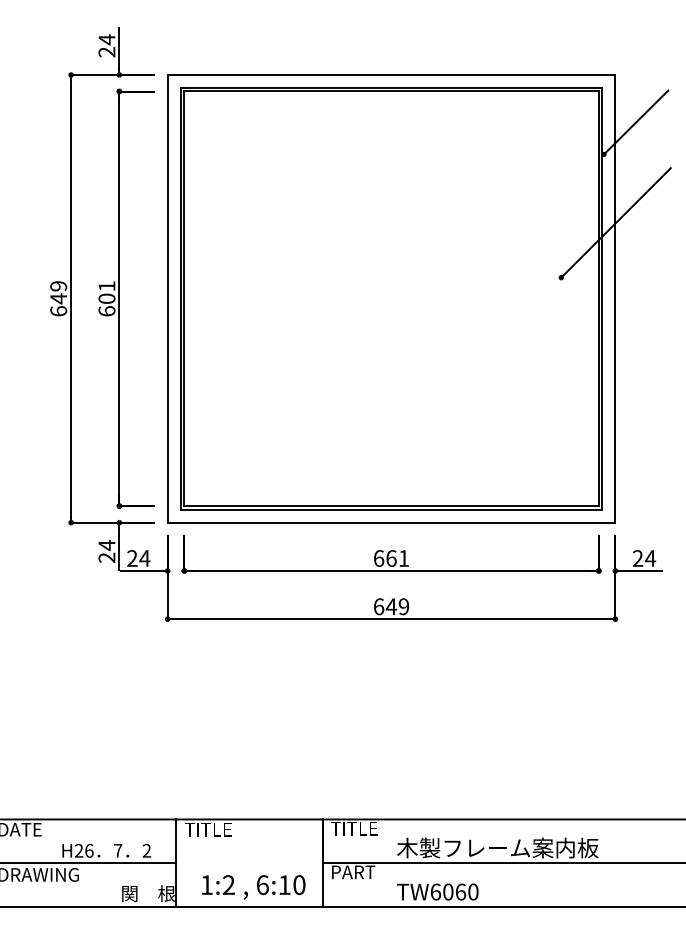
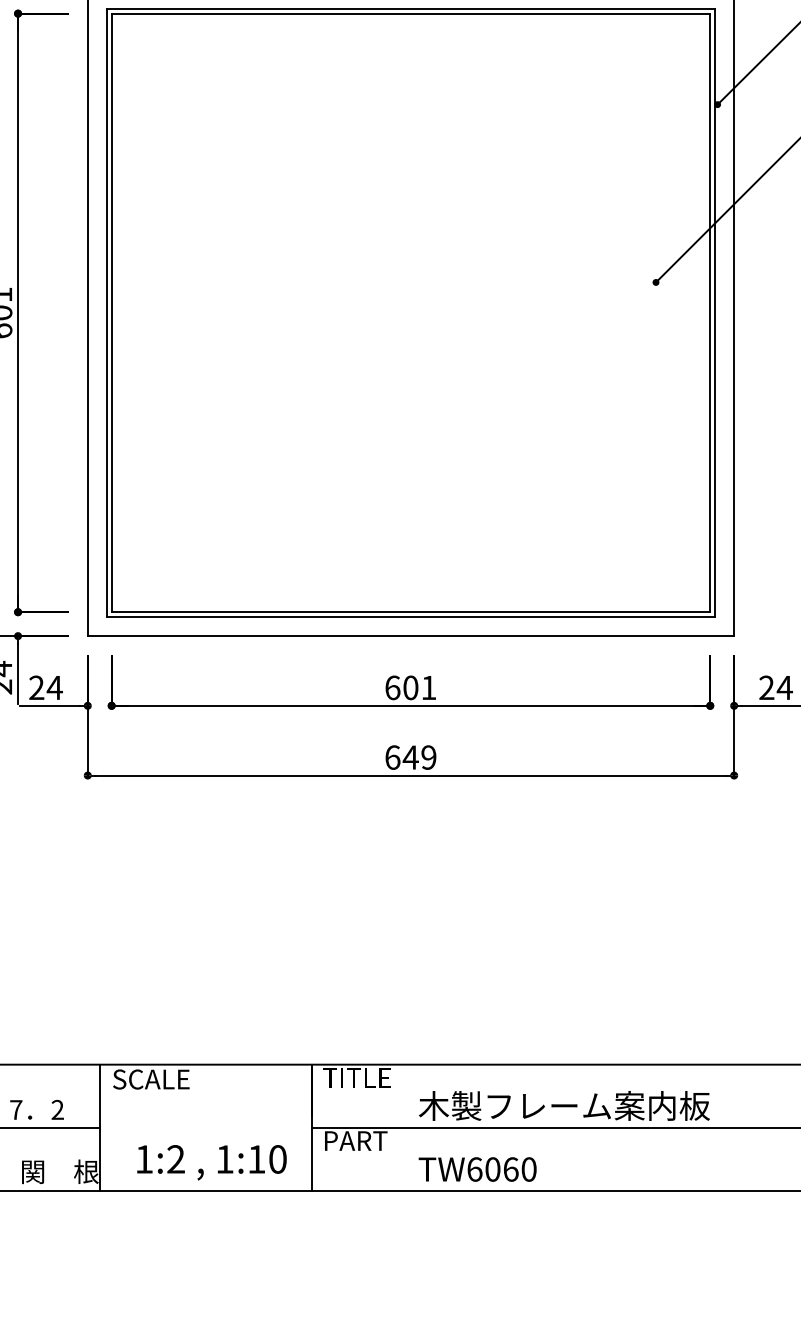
text: (391, 558) -> (410, 687), 661 -> 601
text: (211, 829) -> (150, 1079), TITLE -> SCALE
text: (262, 885) -> (224, 1160), 6:10 -> 1:10

